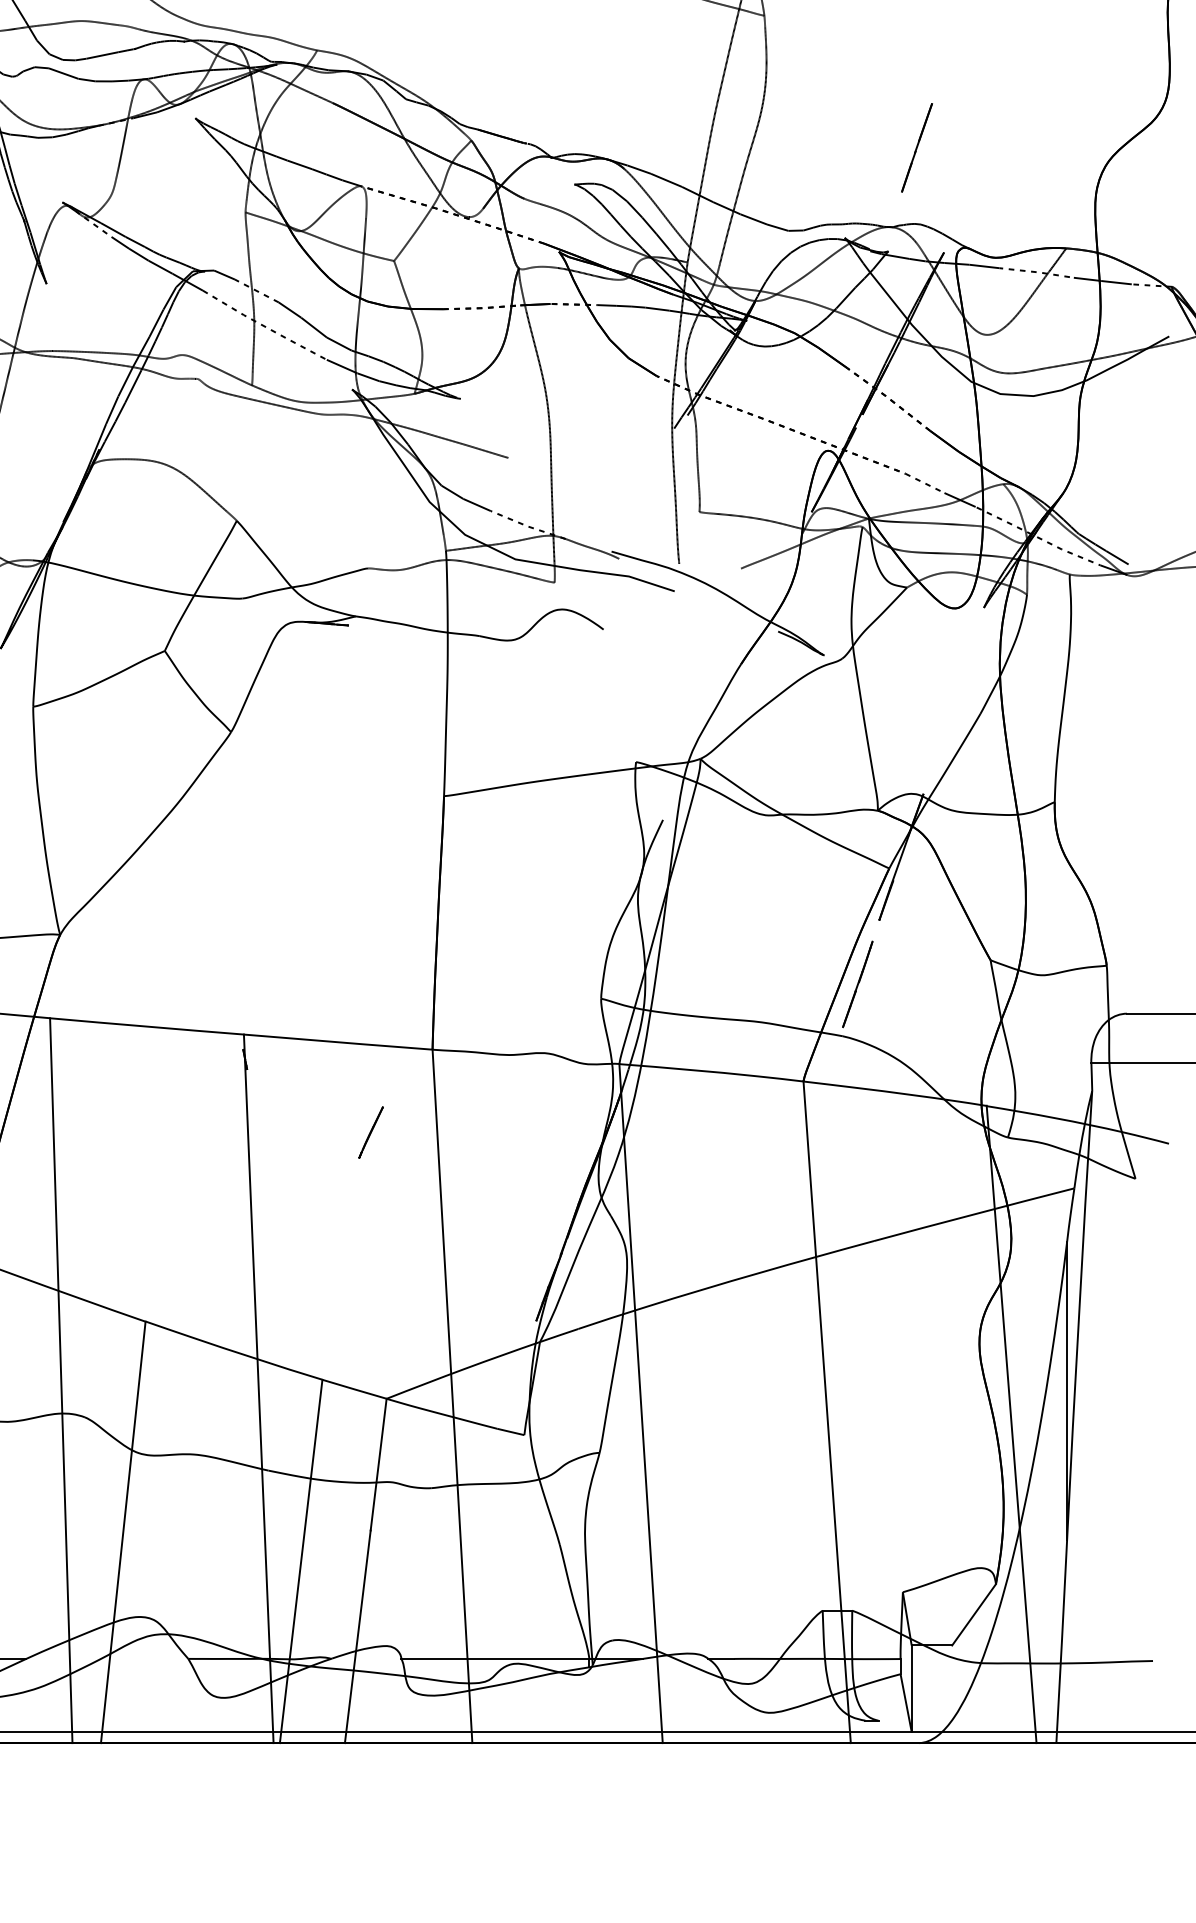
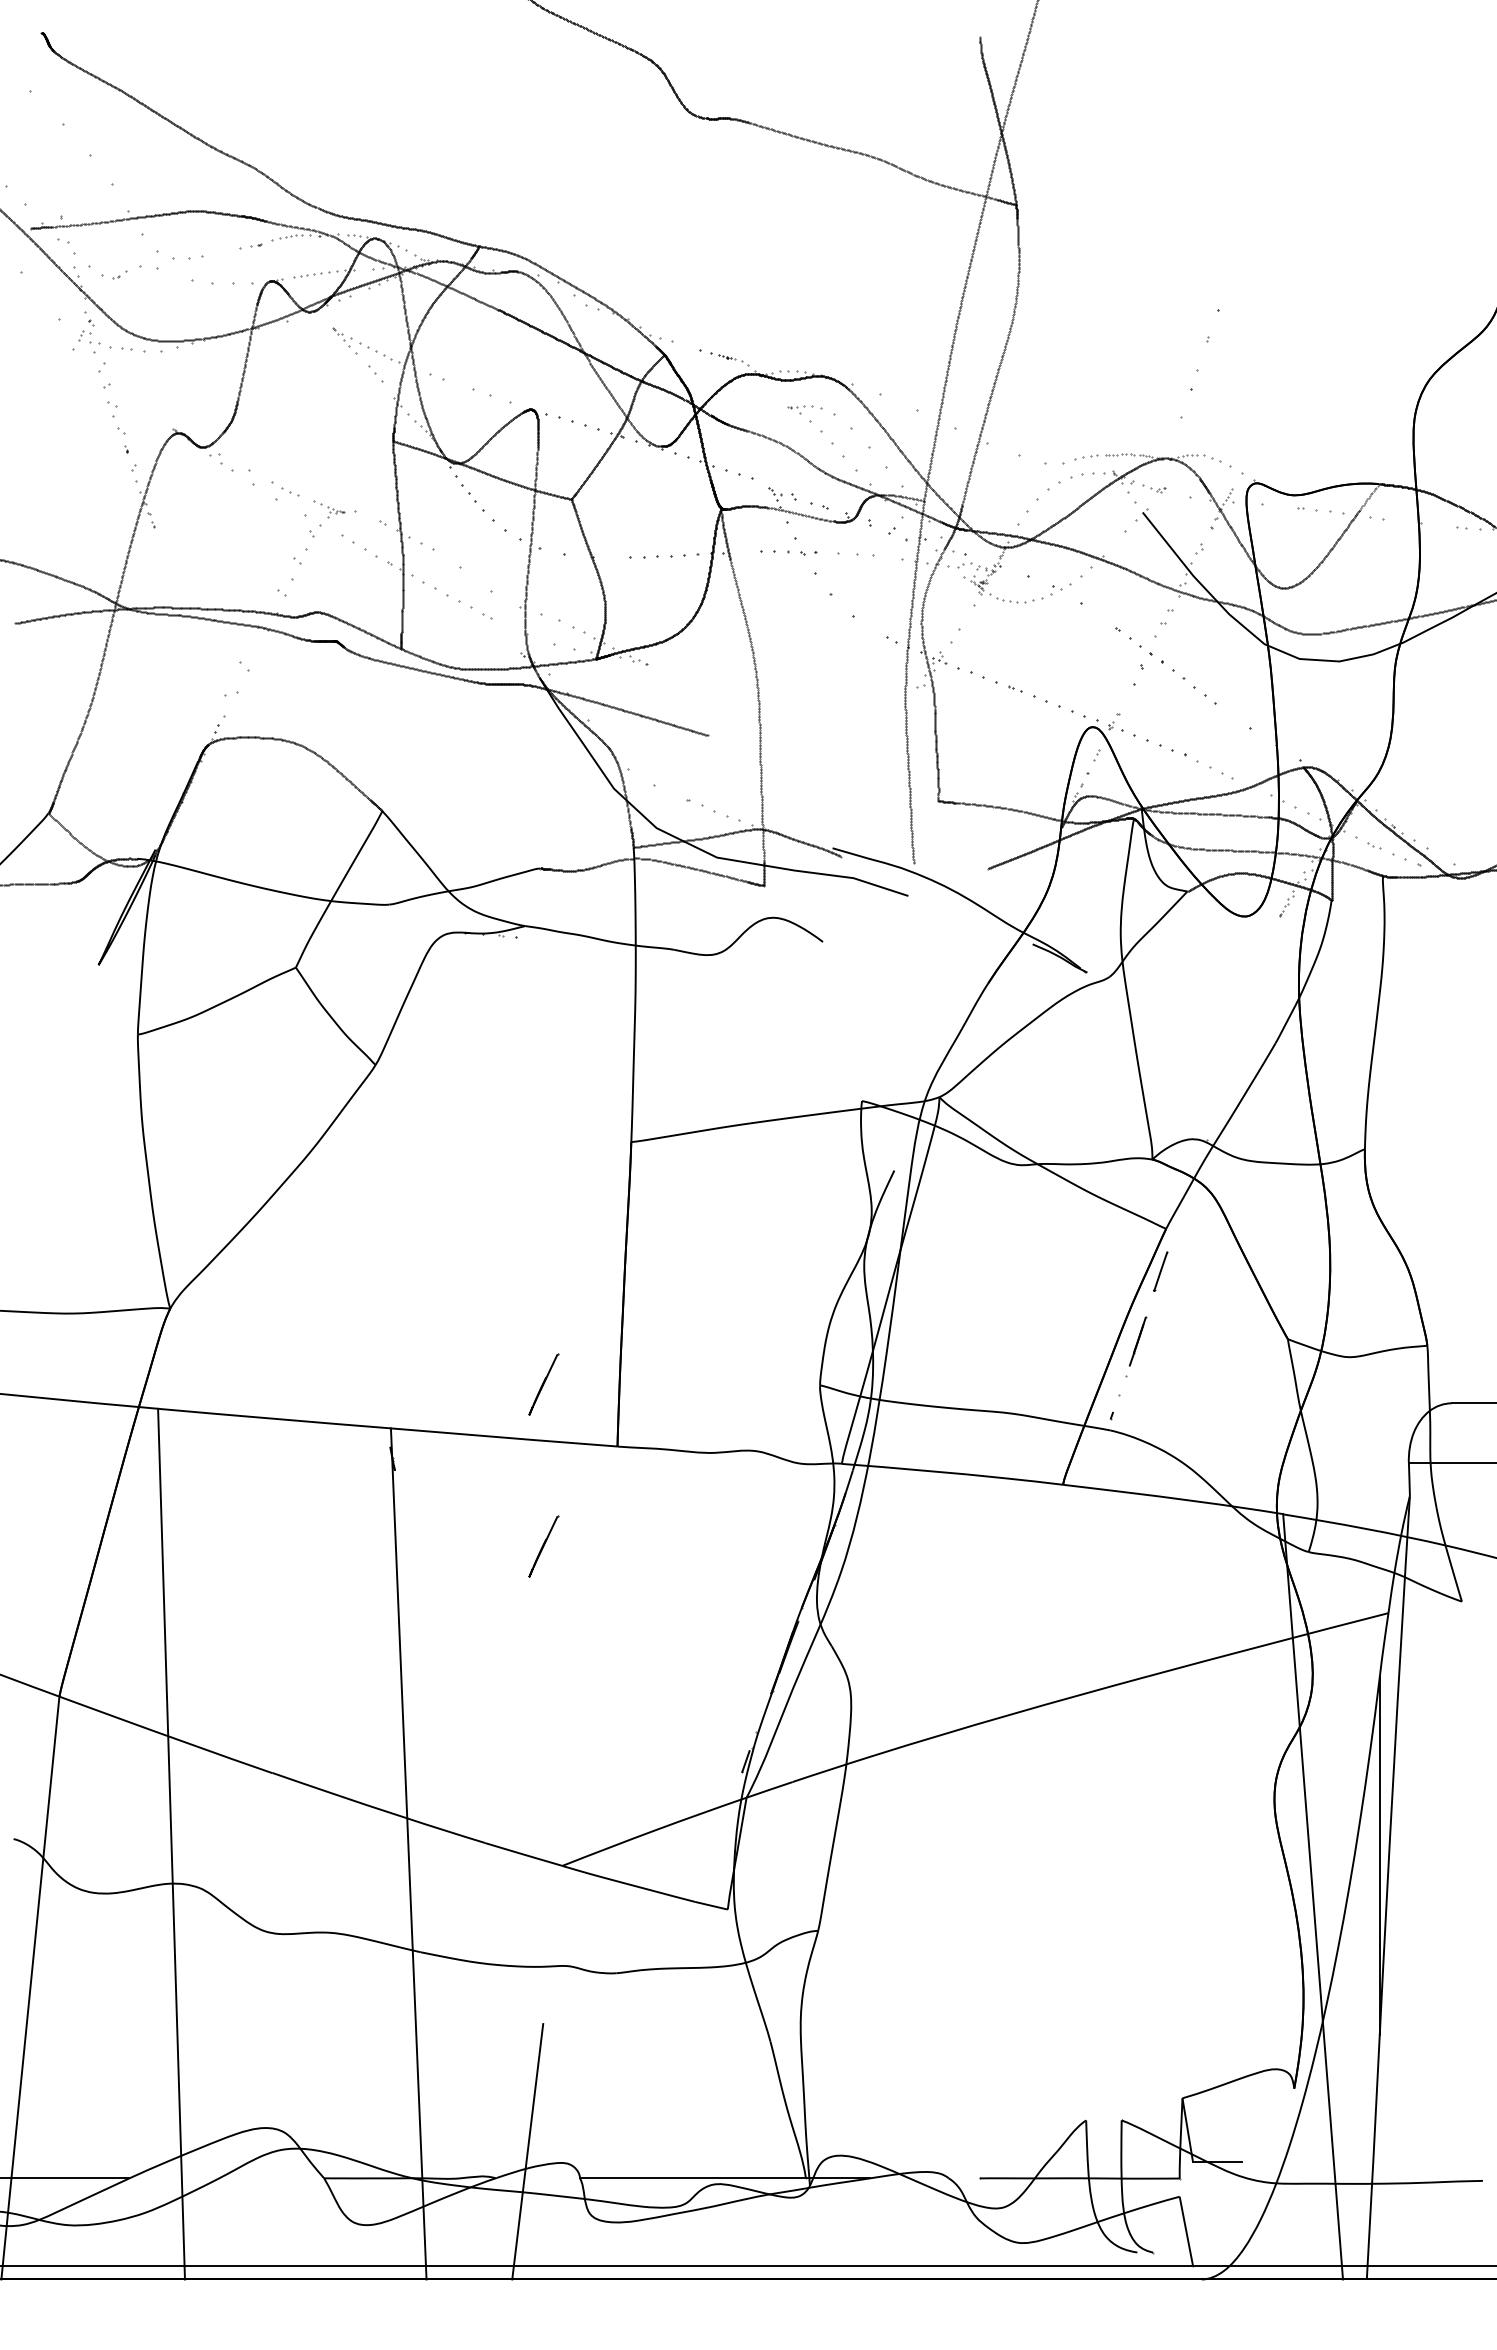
line: (370, 998) -> (543, 1384), added
line: (452, 1395) -> (641, 1862), removed
line: (640, 1403) -> (867, 1871), removed
line: (827, 1411) -> (1091, 1881), removed
line: (378, 1464) -> (552, 1944), removed
line: (122, 1532) -> (245, 2026), removed
line: (301, 1561) -> (459, 2061), removed
line: (973, 1614) -> (1267, 2125), removed

